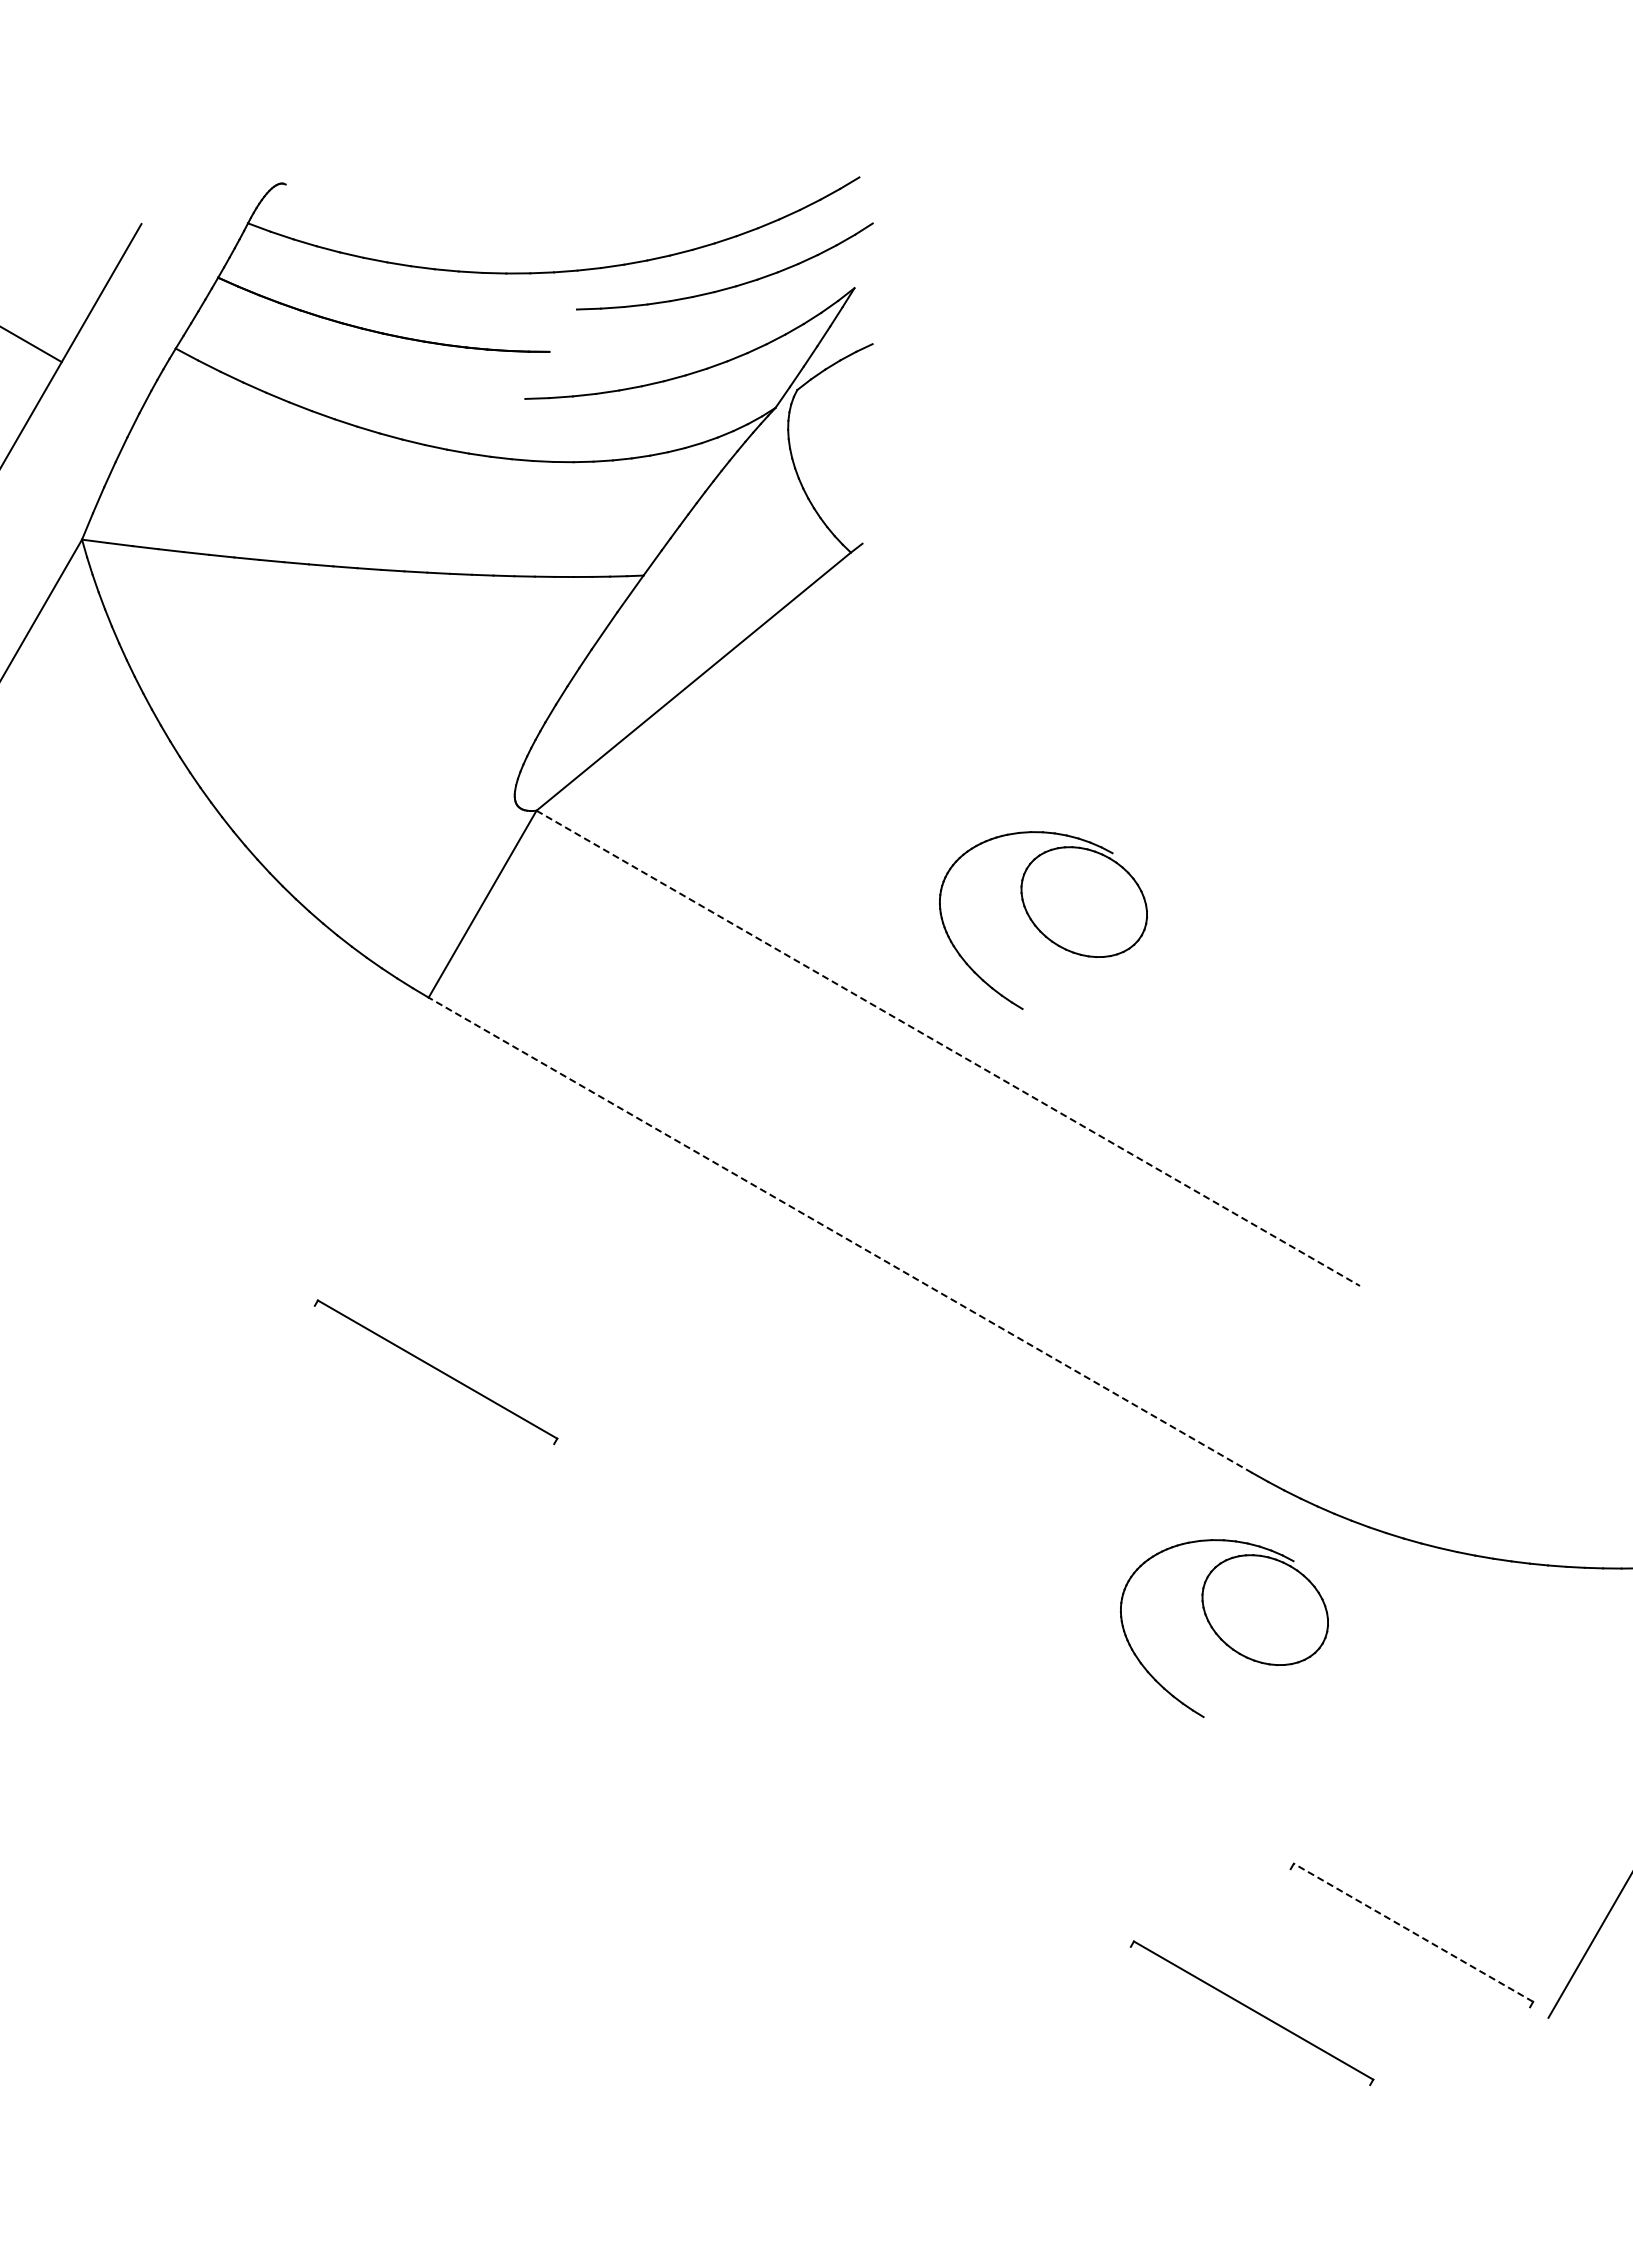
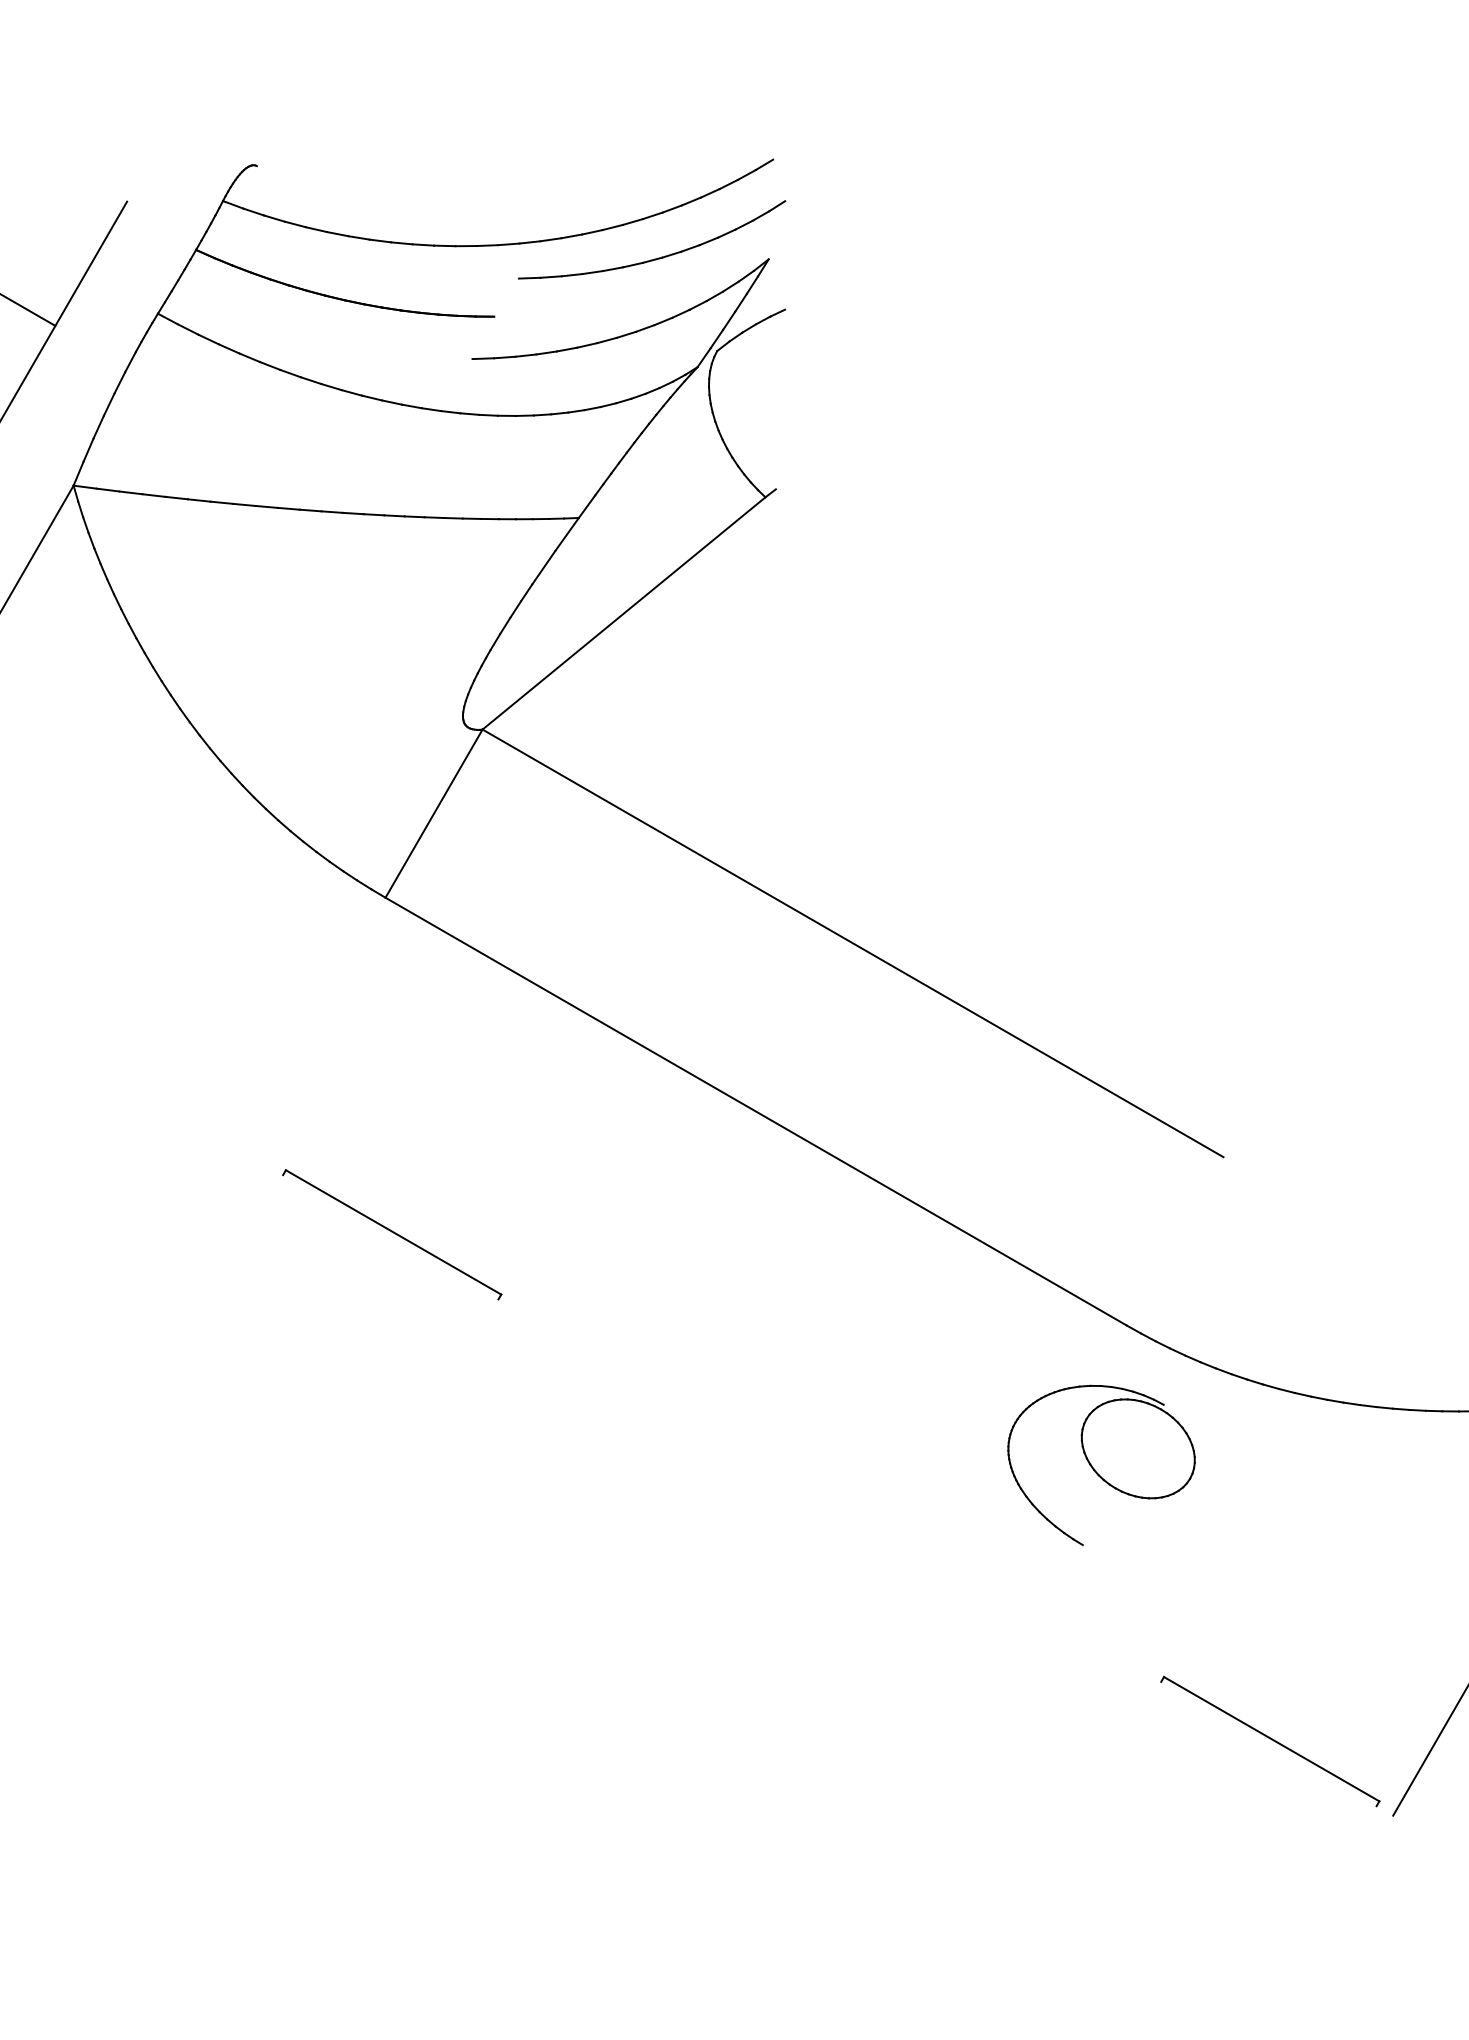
part: (1043, 920) -> (938, 828), removed
line: (948, 1048) -> (853, 943), dashed -> solid
line: (839, 1234) -> (755, 1110), dashed -> solid
line: (1413, 1932) -> (1271, 1738), dashed -> solid
part: (1251, 2013) -> (1125, 1811), removed

